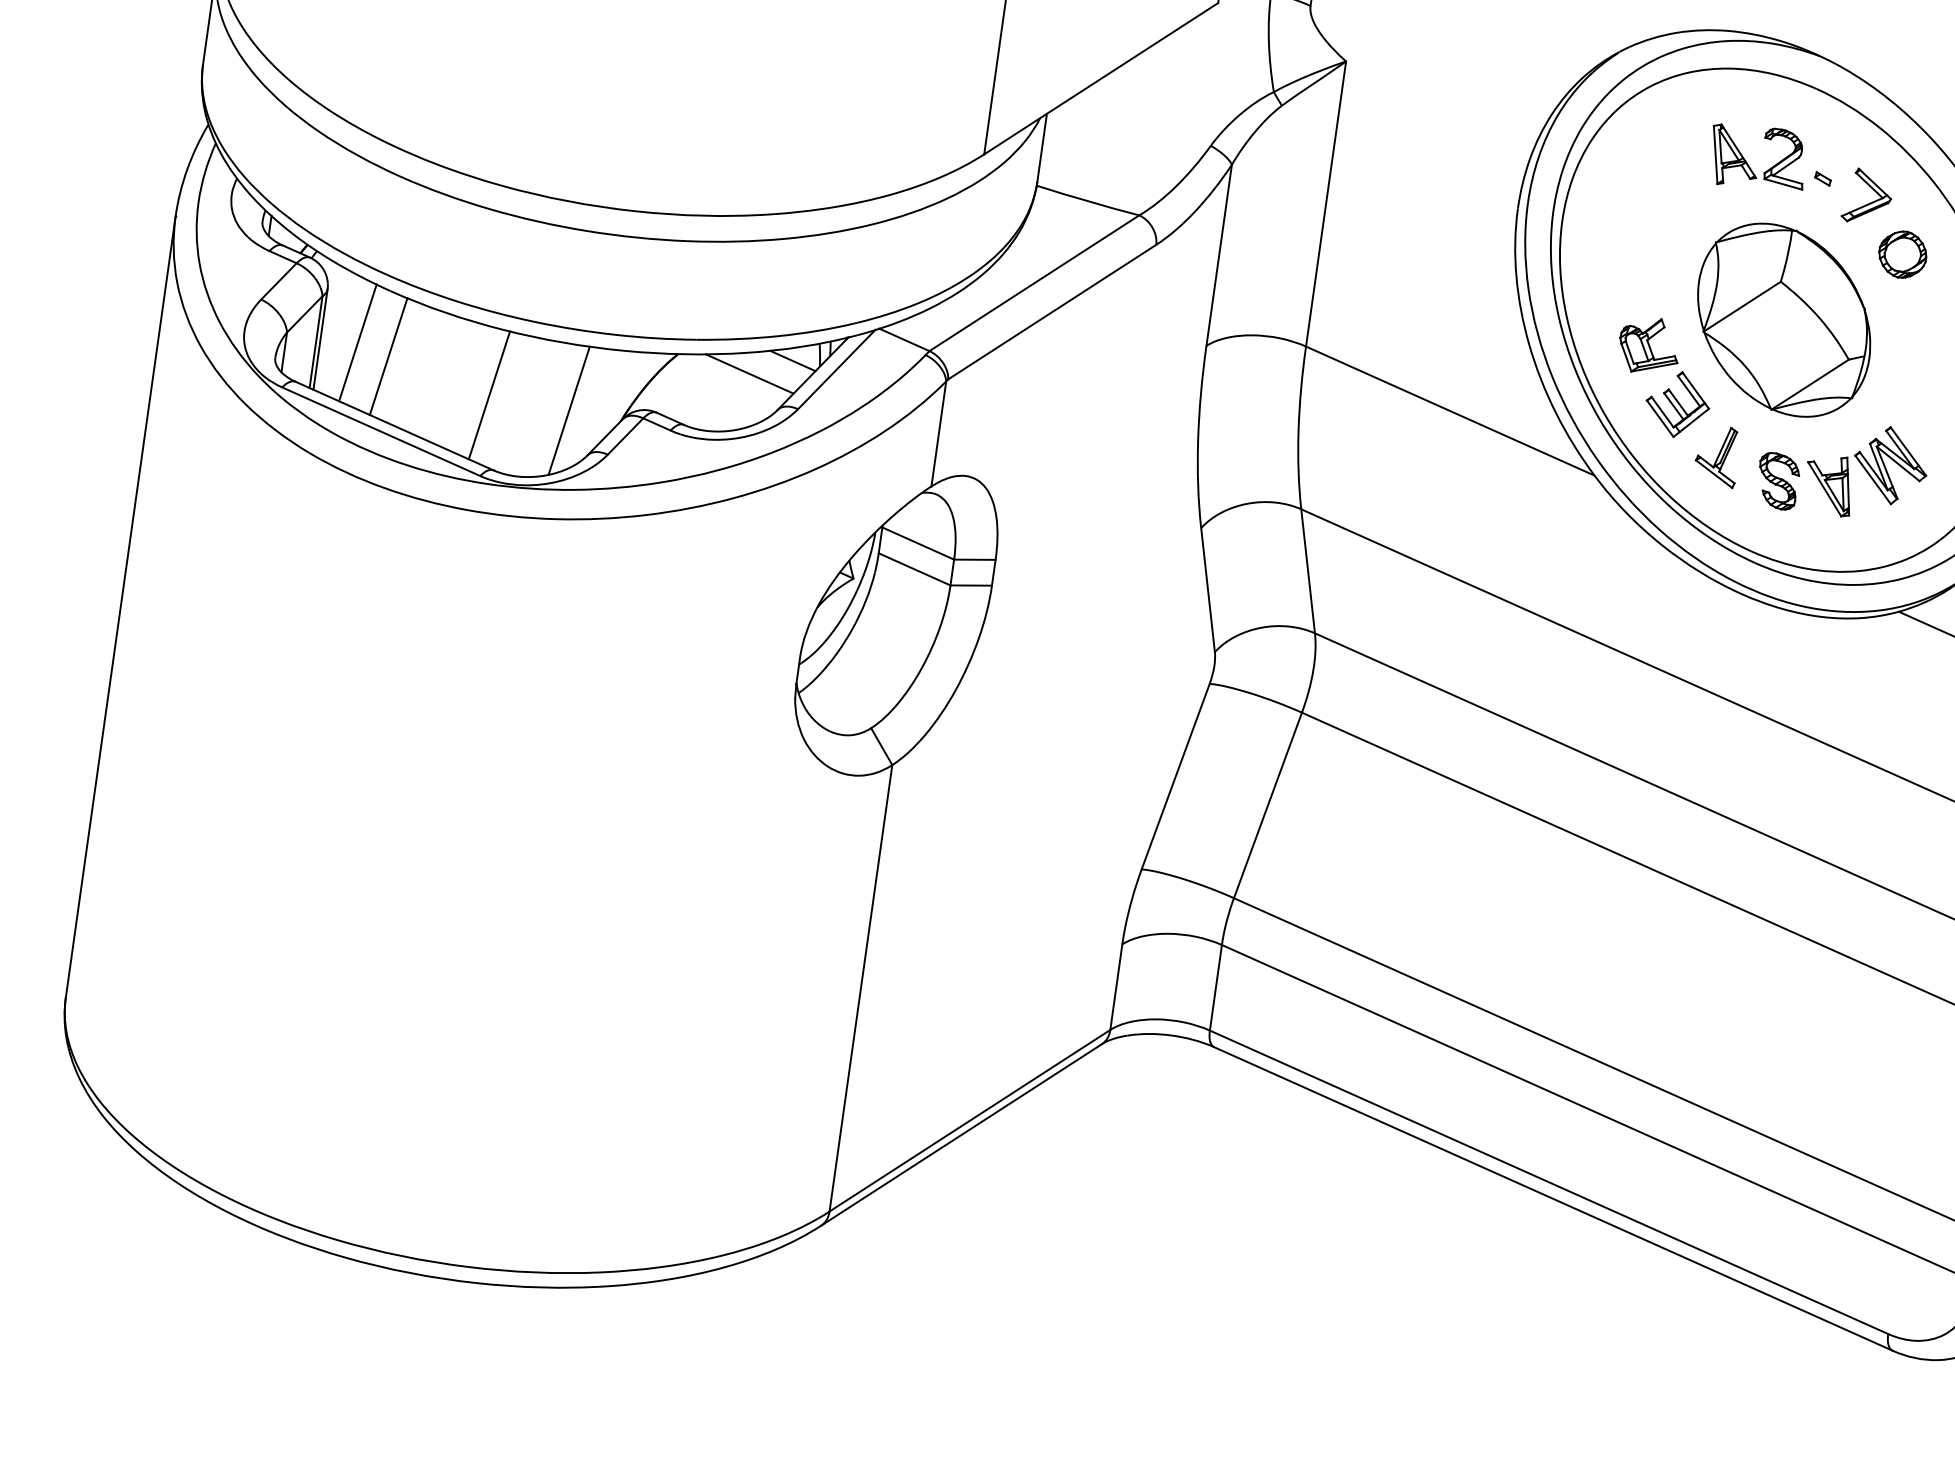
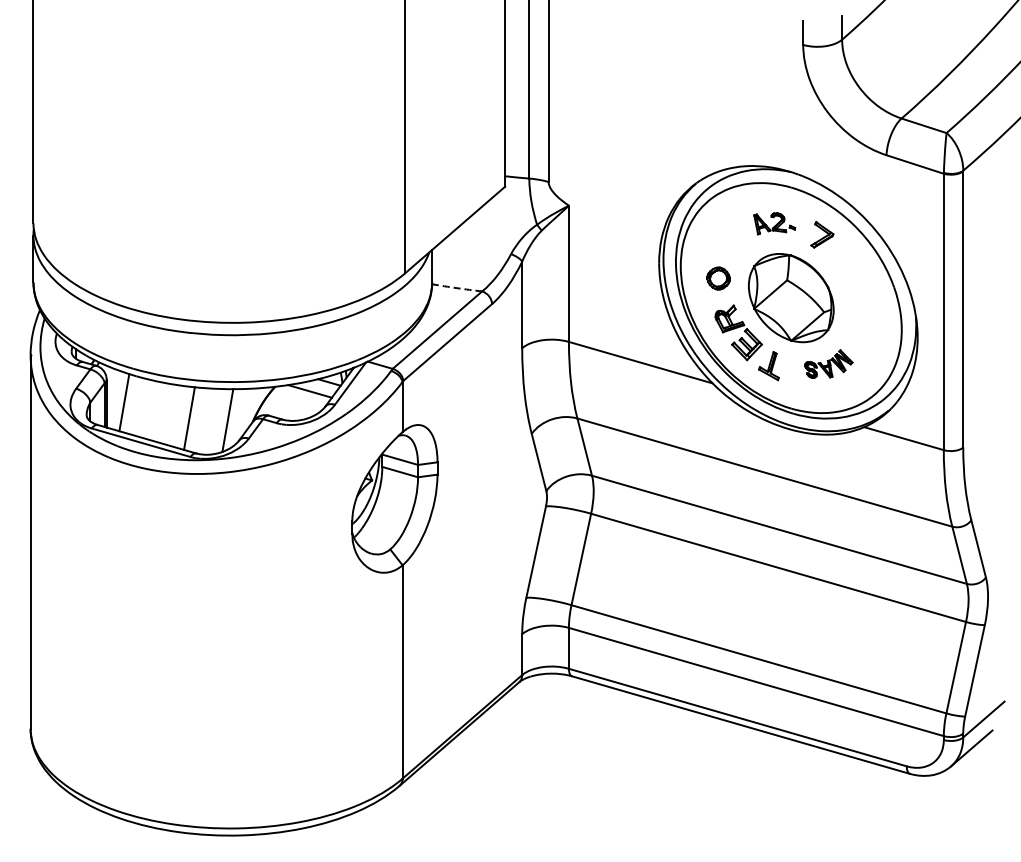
part: (1771, 159) -> (774, 223), size x0.7
arc: (1086, 201) -> (456, 288), solid -> dashed
part: (1902, 254) -> (718, 278), moved
line: (388, 355) -> (139, 406), removed
part: (1842, 468) -> (828, 363), size x0.6

